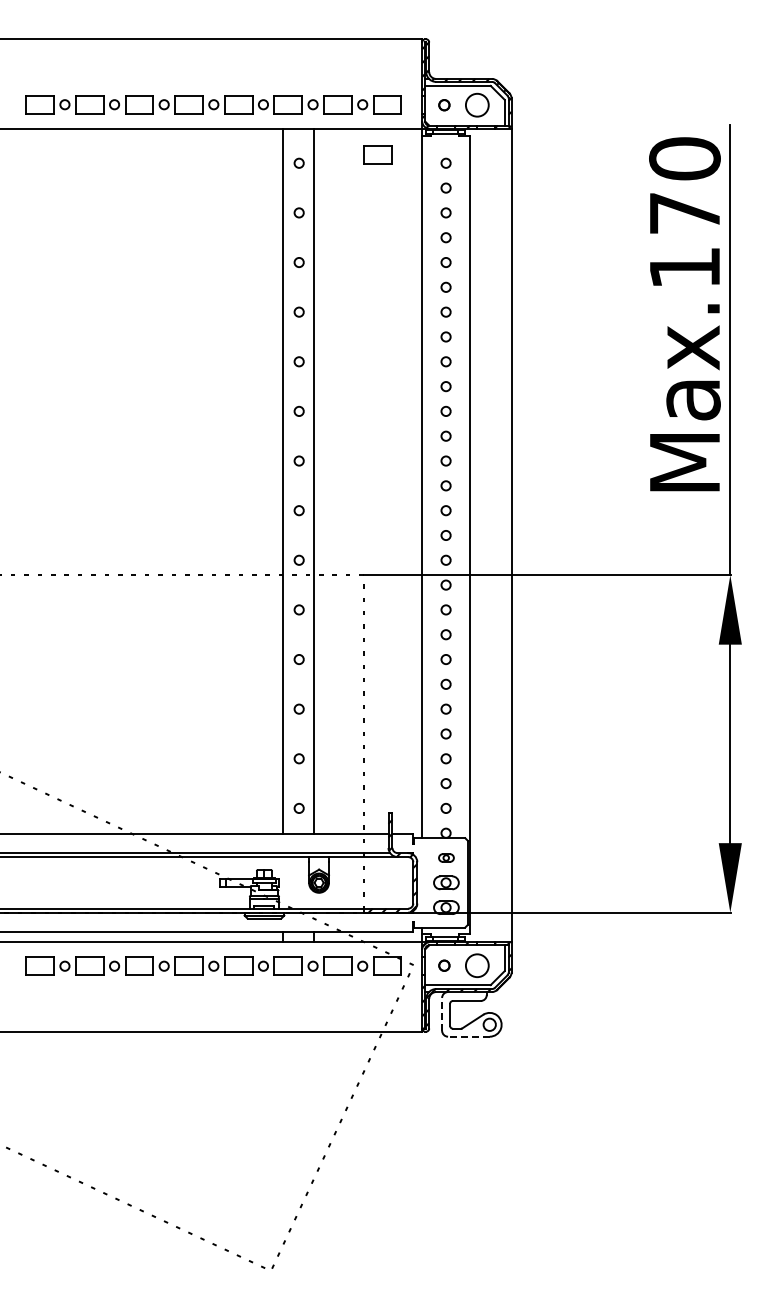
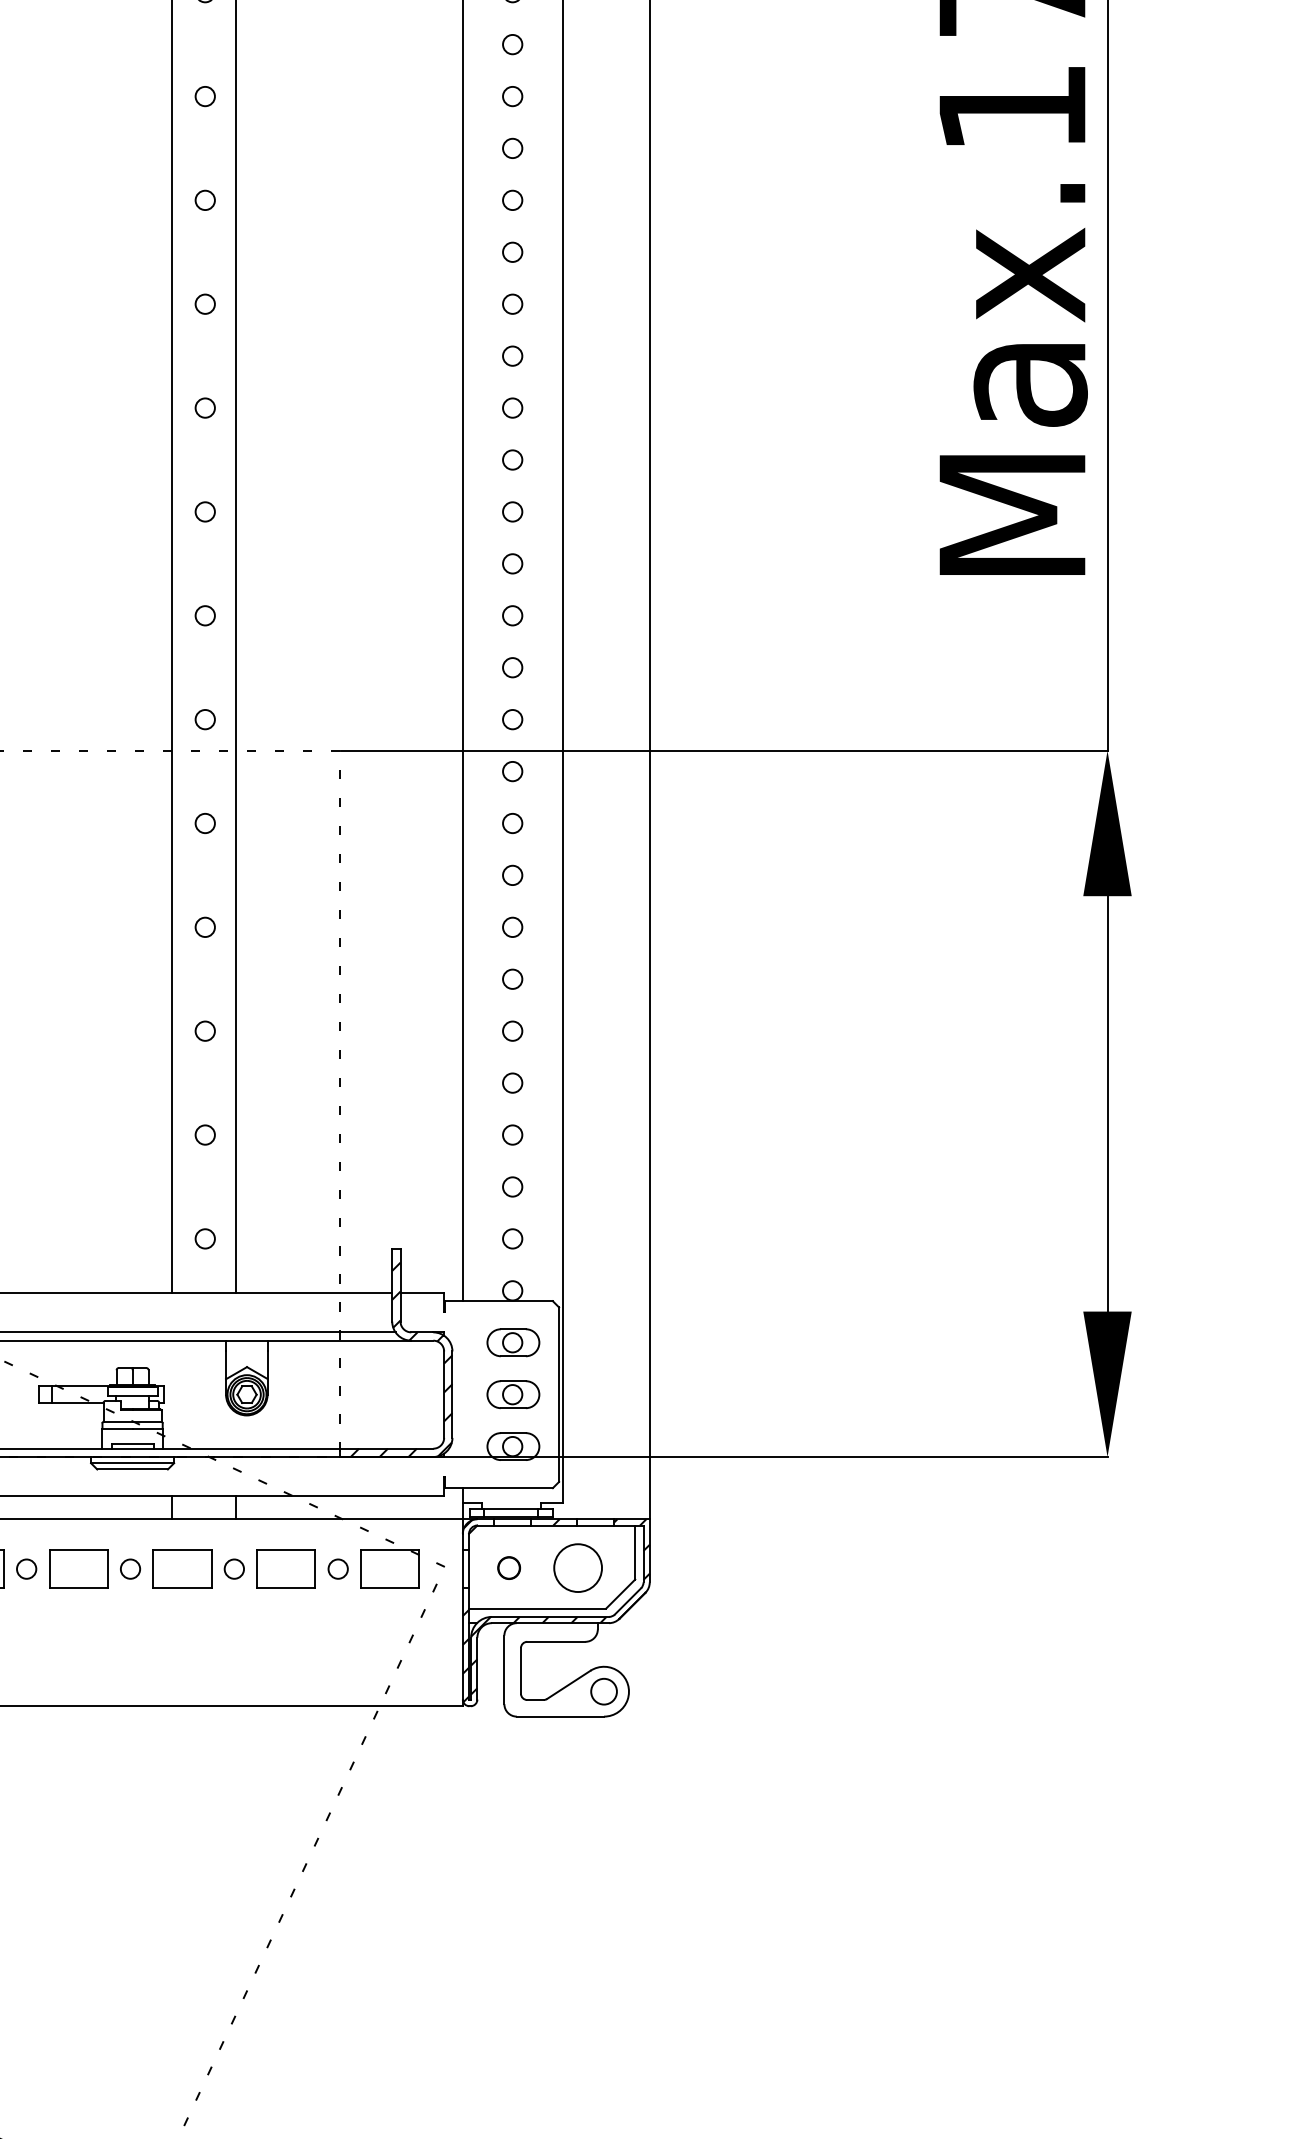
part: (446, 857) -> (513, 1341), size x1.67
line: (442, 1013) -> (505, 1668), dashed -> solid
line: (468, 1036) -> (559, 1716), dashed -> solid

